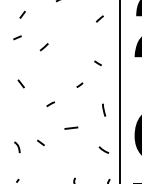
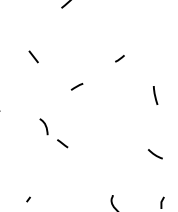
curve: (97, 63) -> (145, 26), removed
line: (71, 127) -> (107, 120), removed
curve: (17, 147) -> (44, 126), moved

